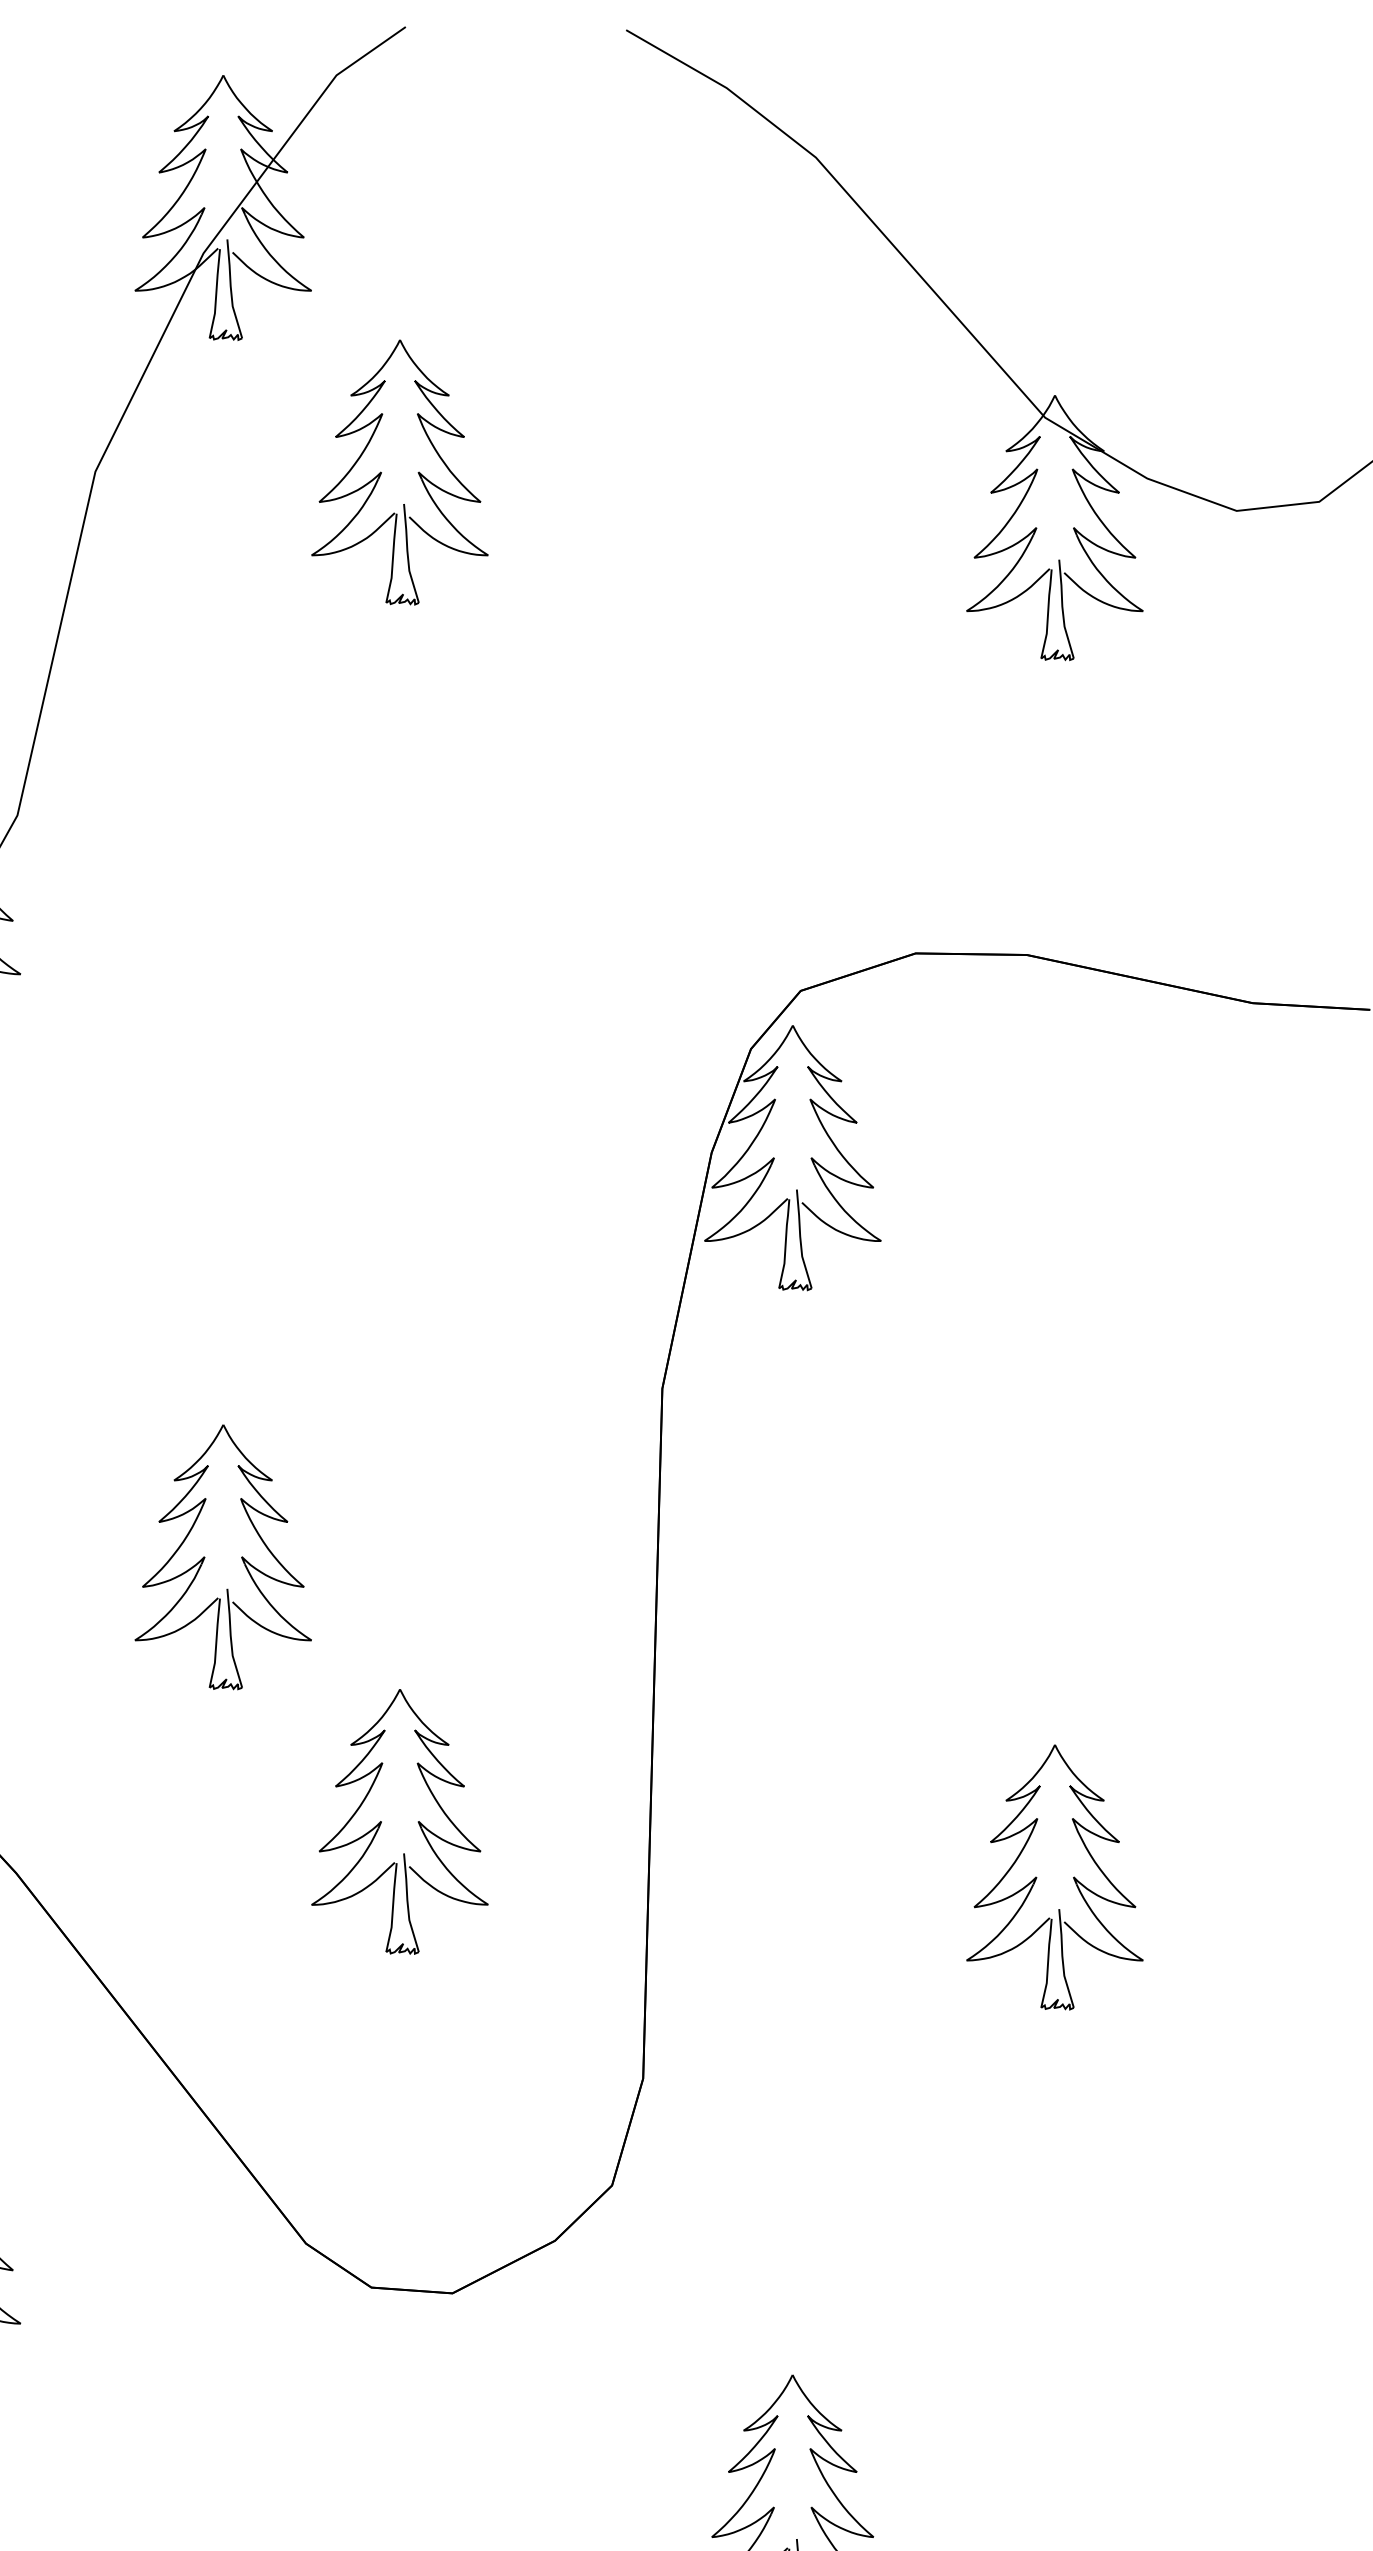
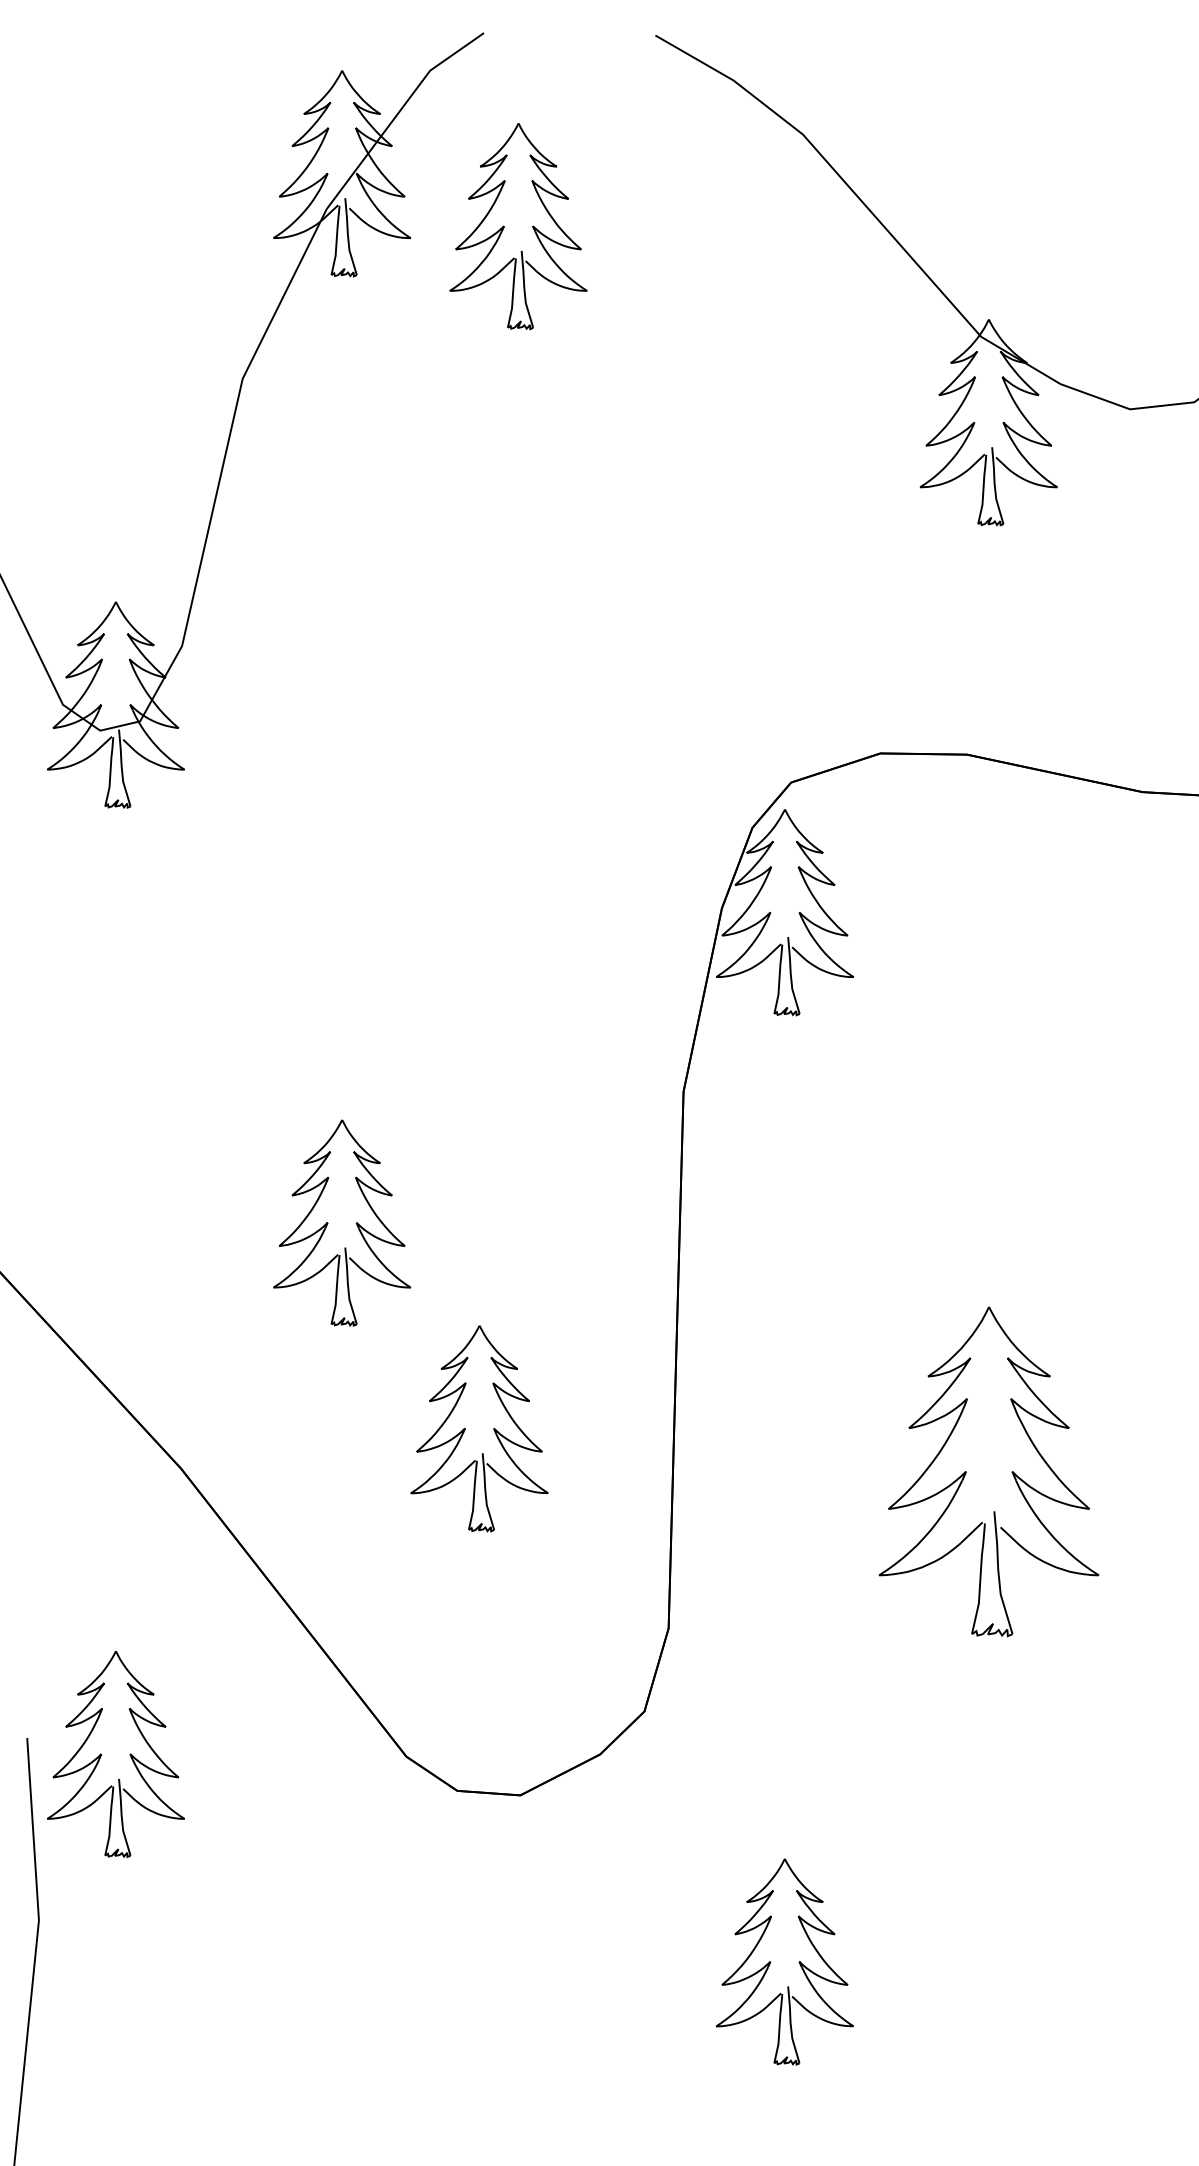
part: (381, 472) -> (504, 226), moved
part: (1054, 1876) -> (988, 1471), size x1.6

